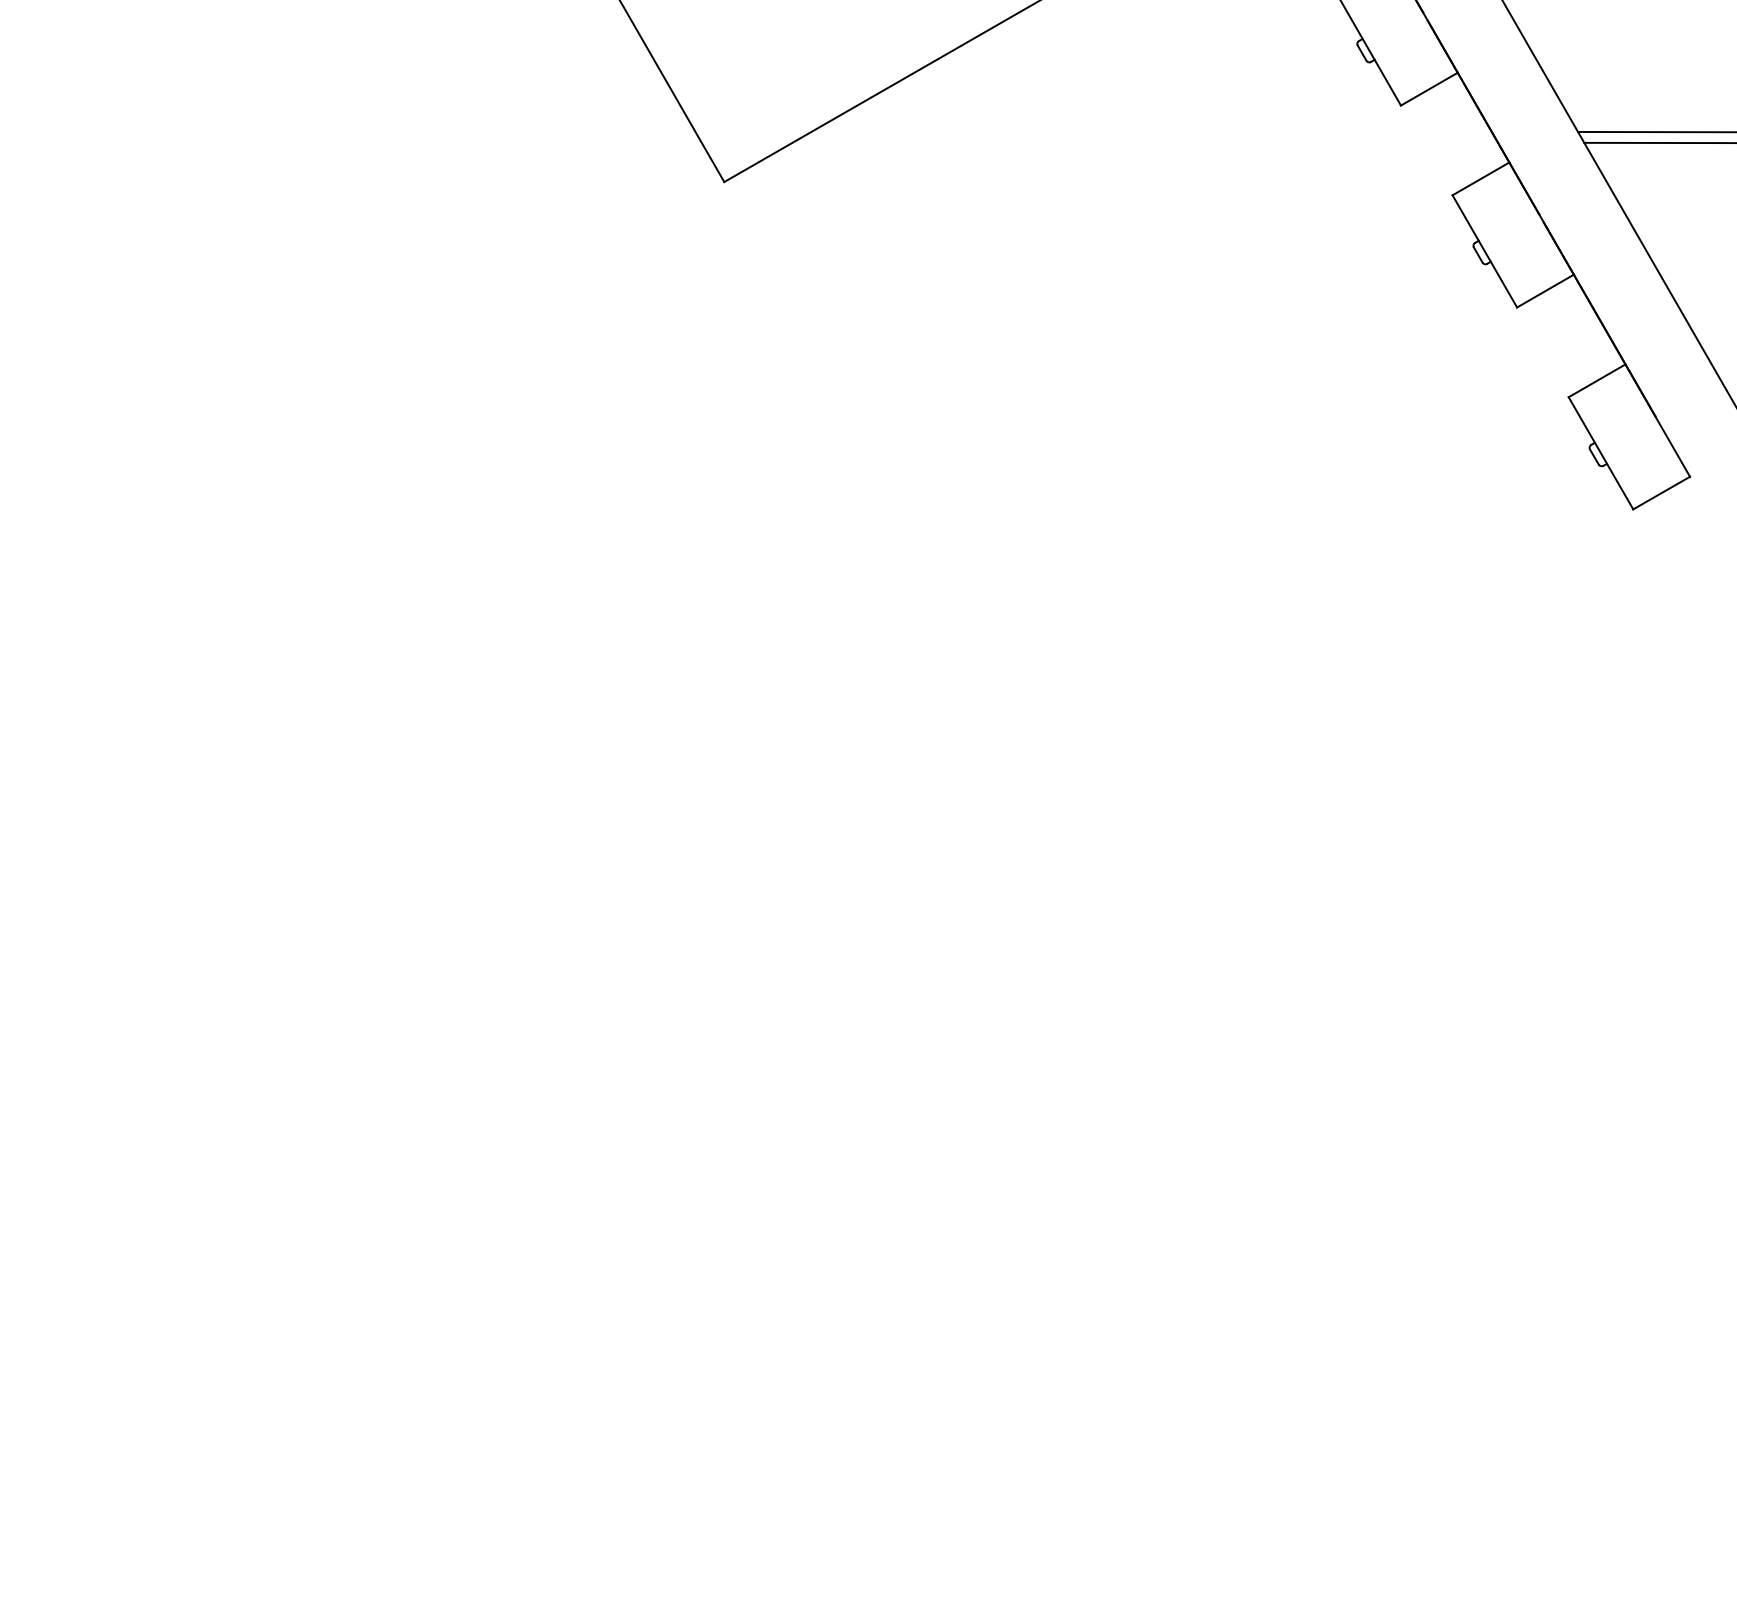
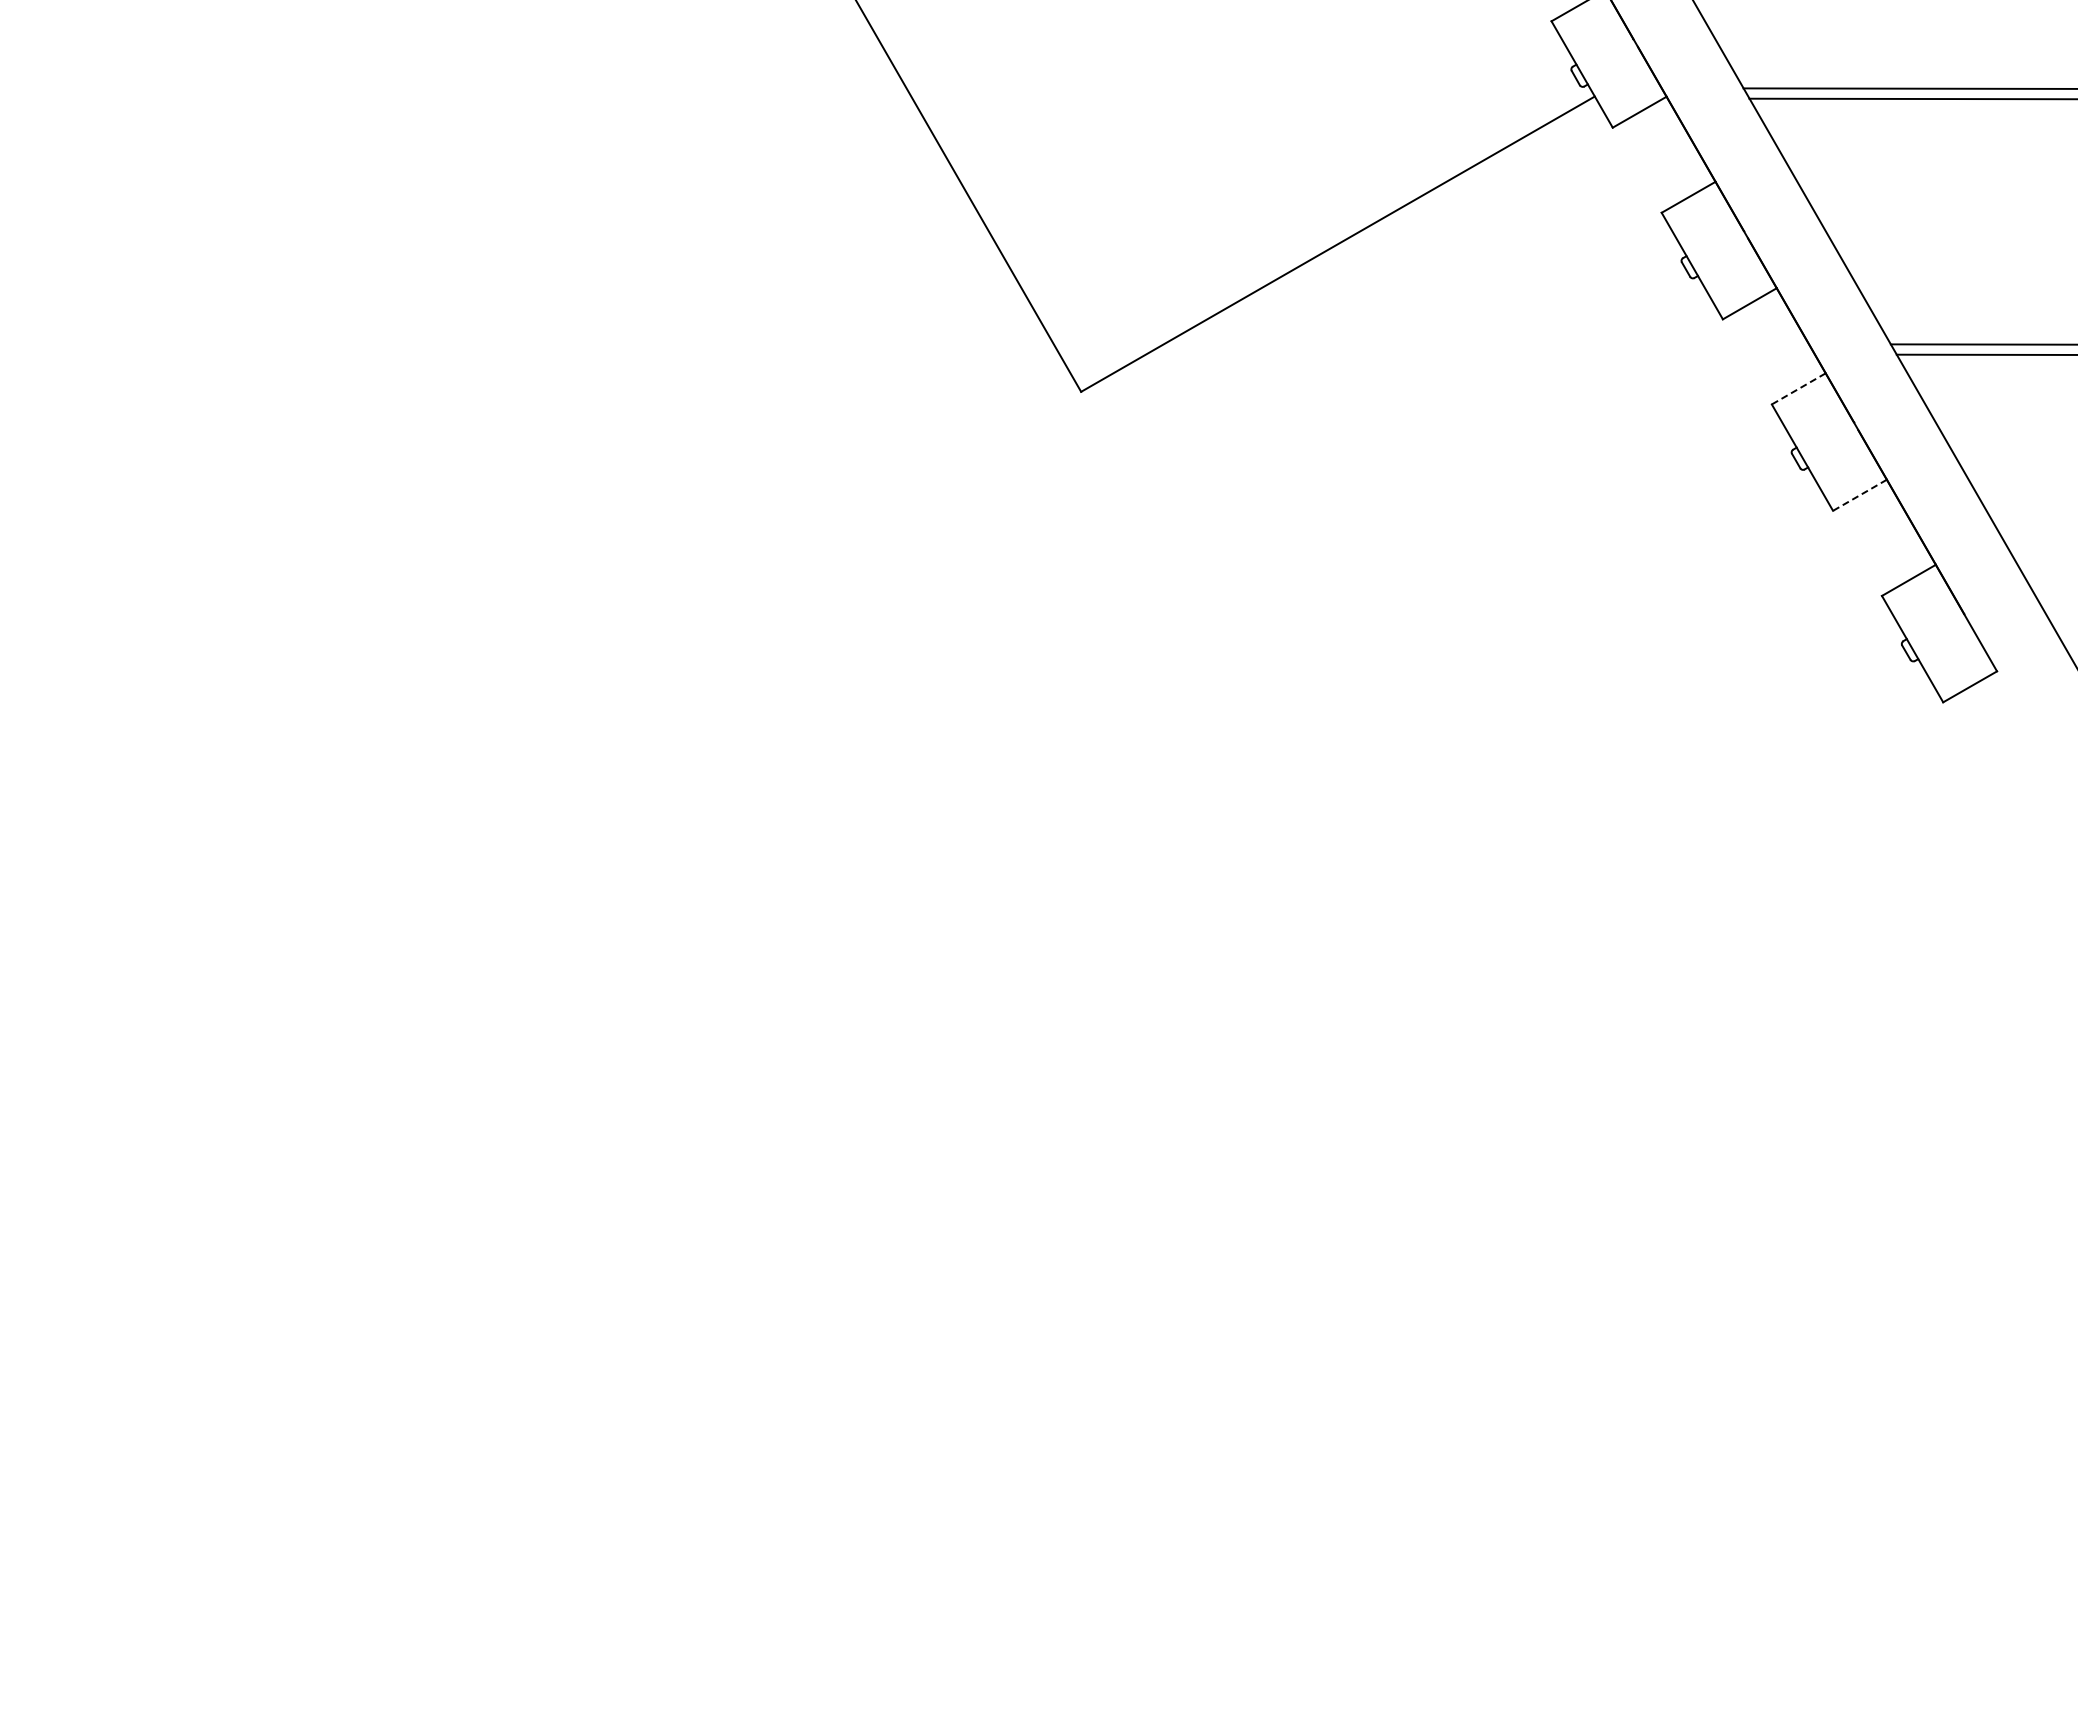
line: (1480, 179) -> (1798, 389), solid -> dashed
line: (1544, 291) -> (1859, 495), solid -> dashed

